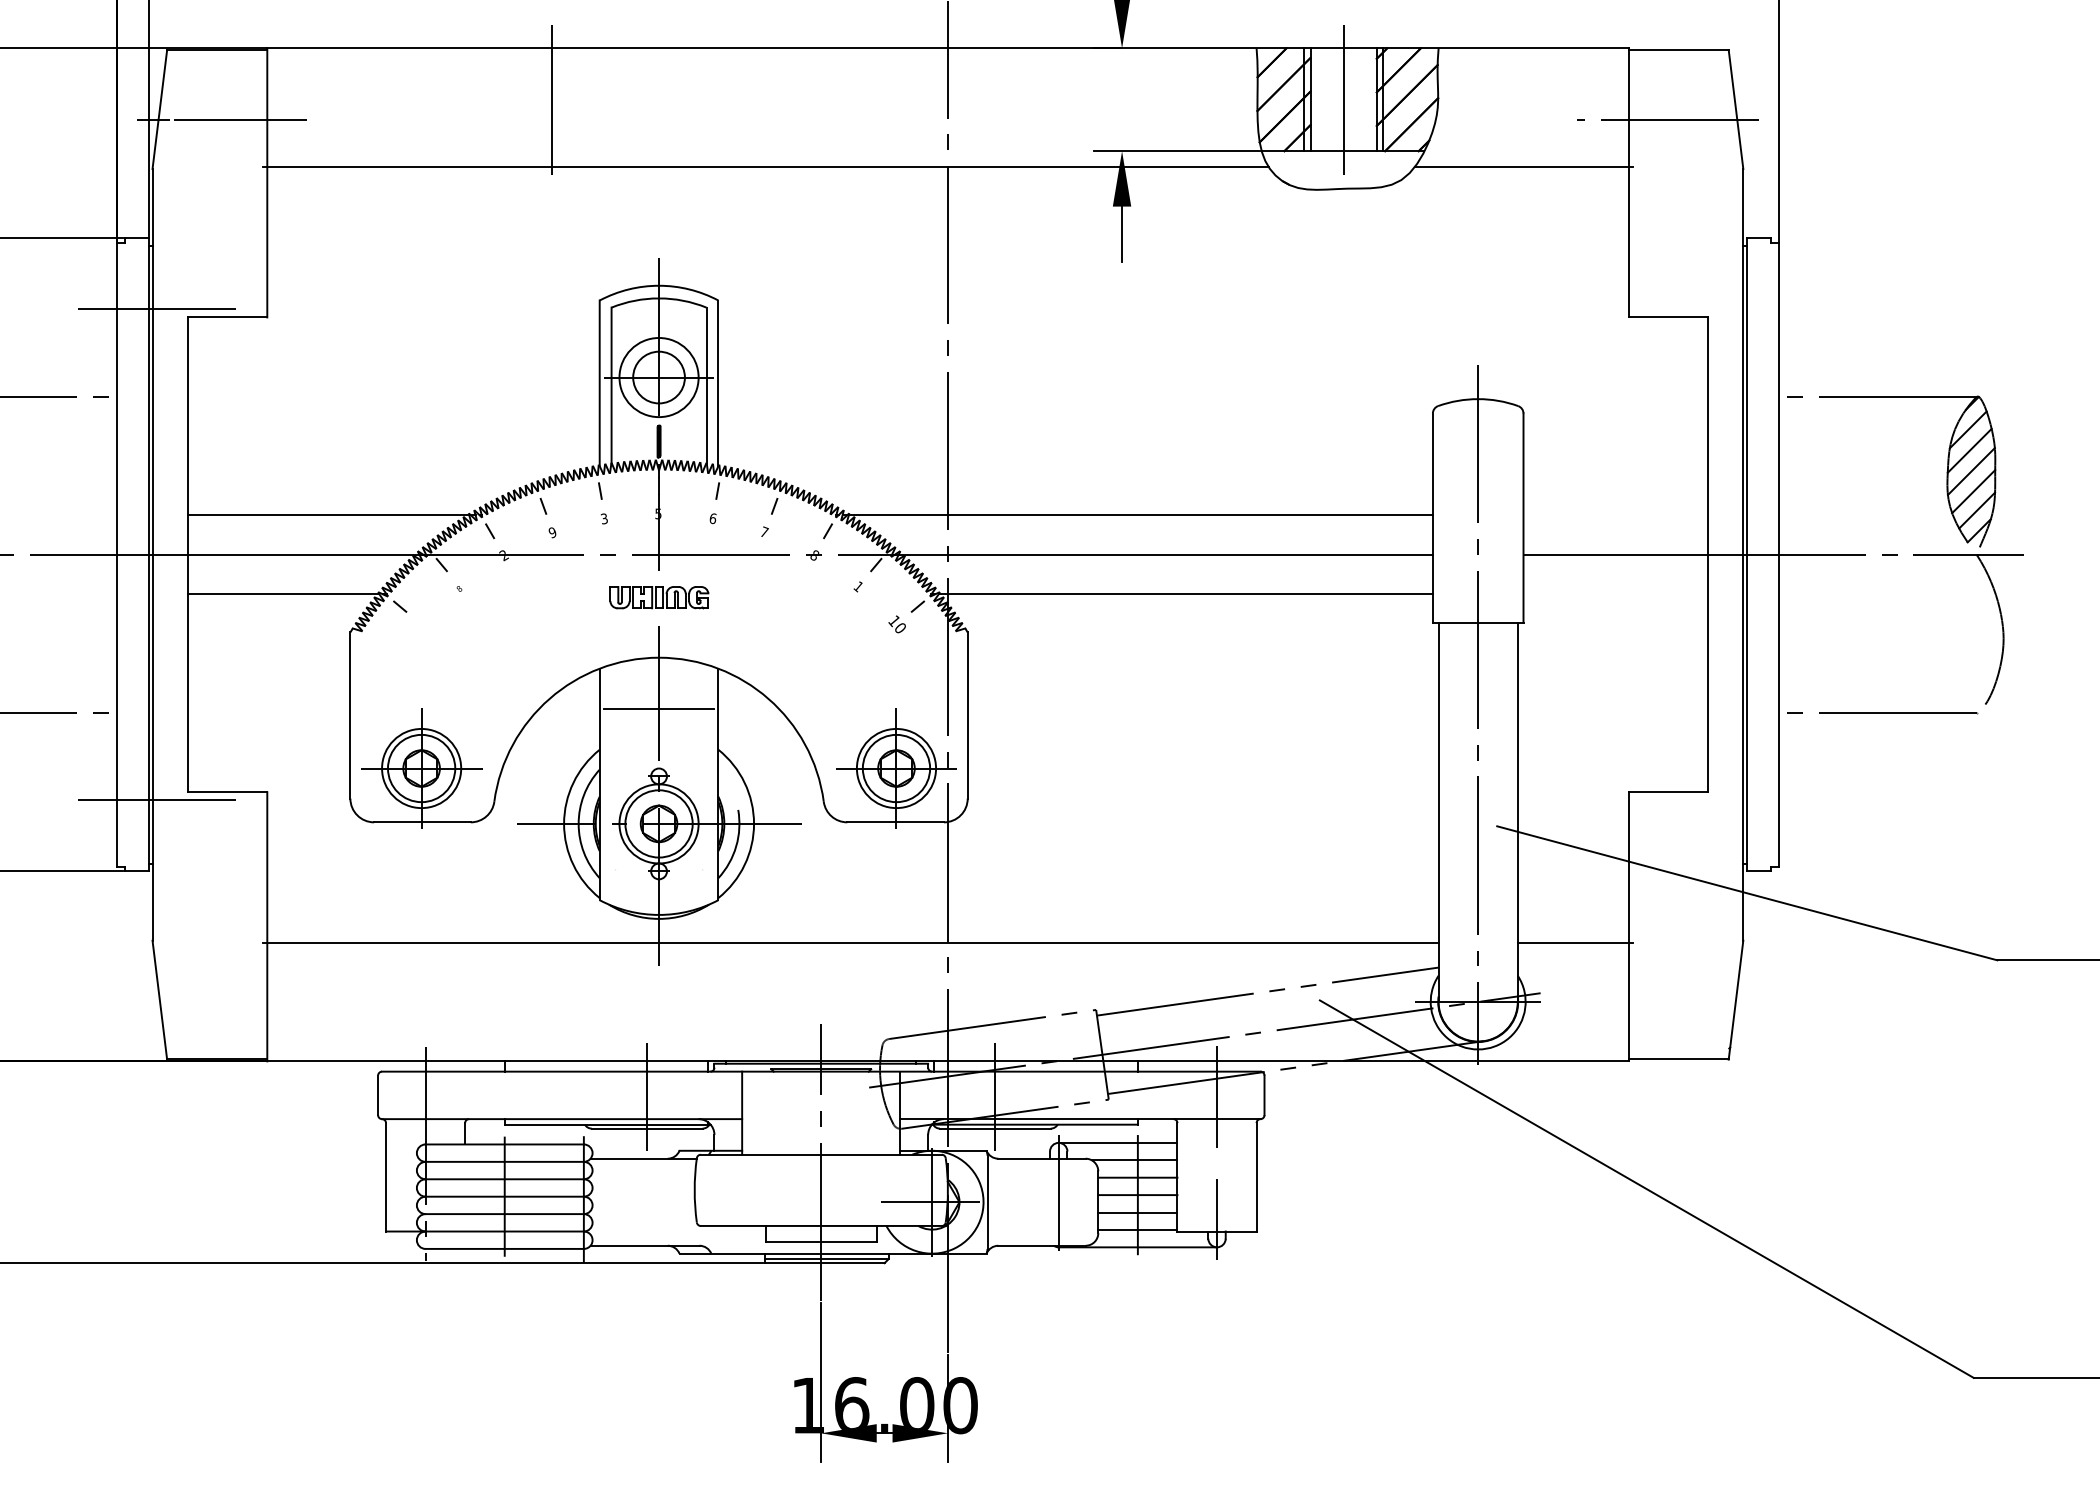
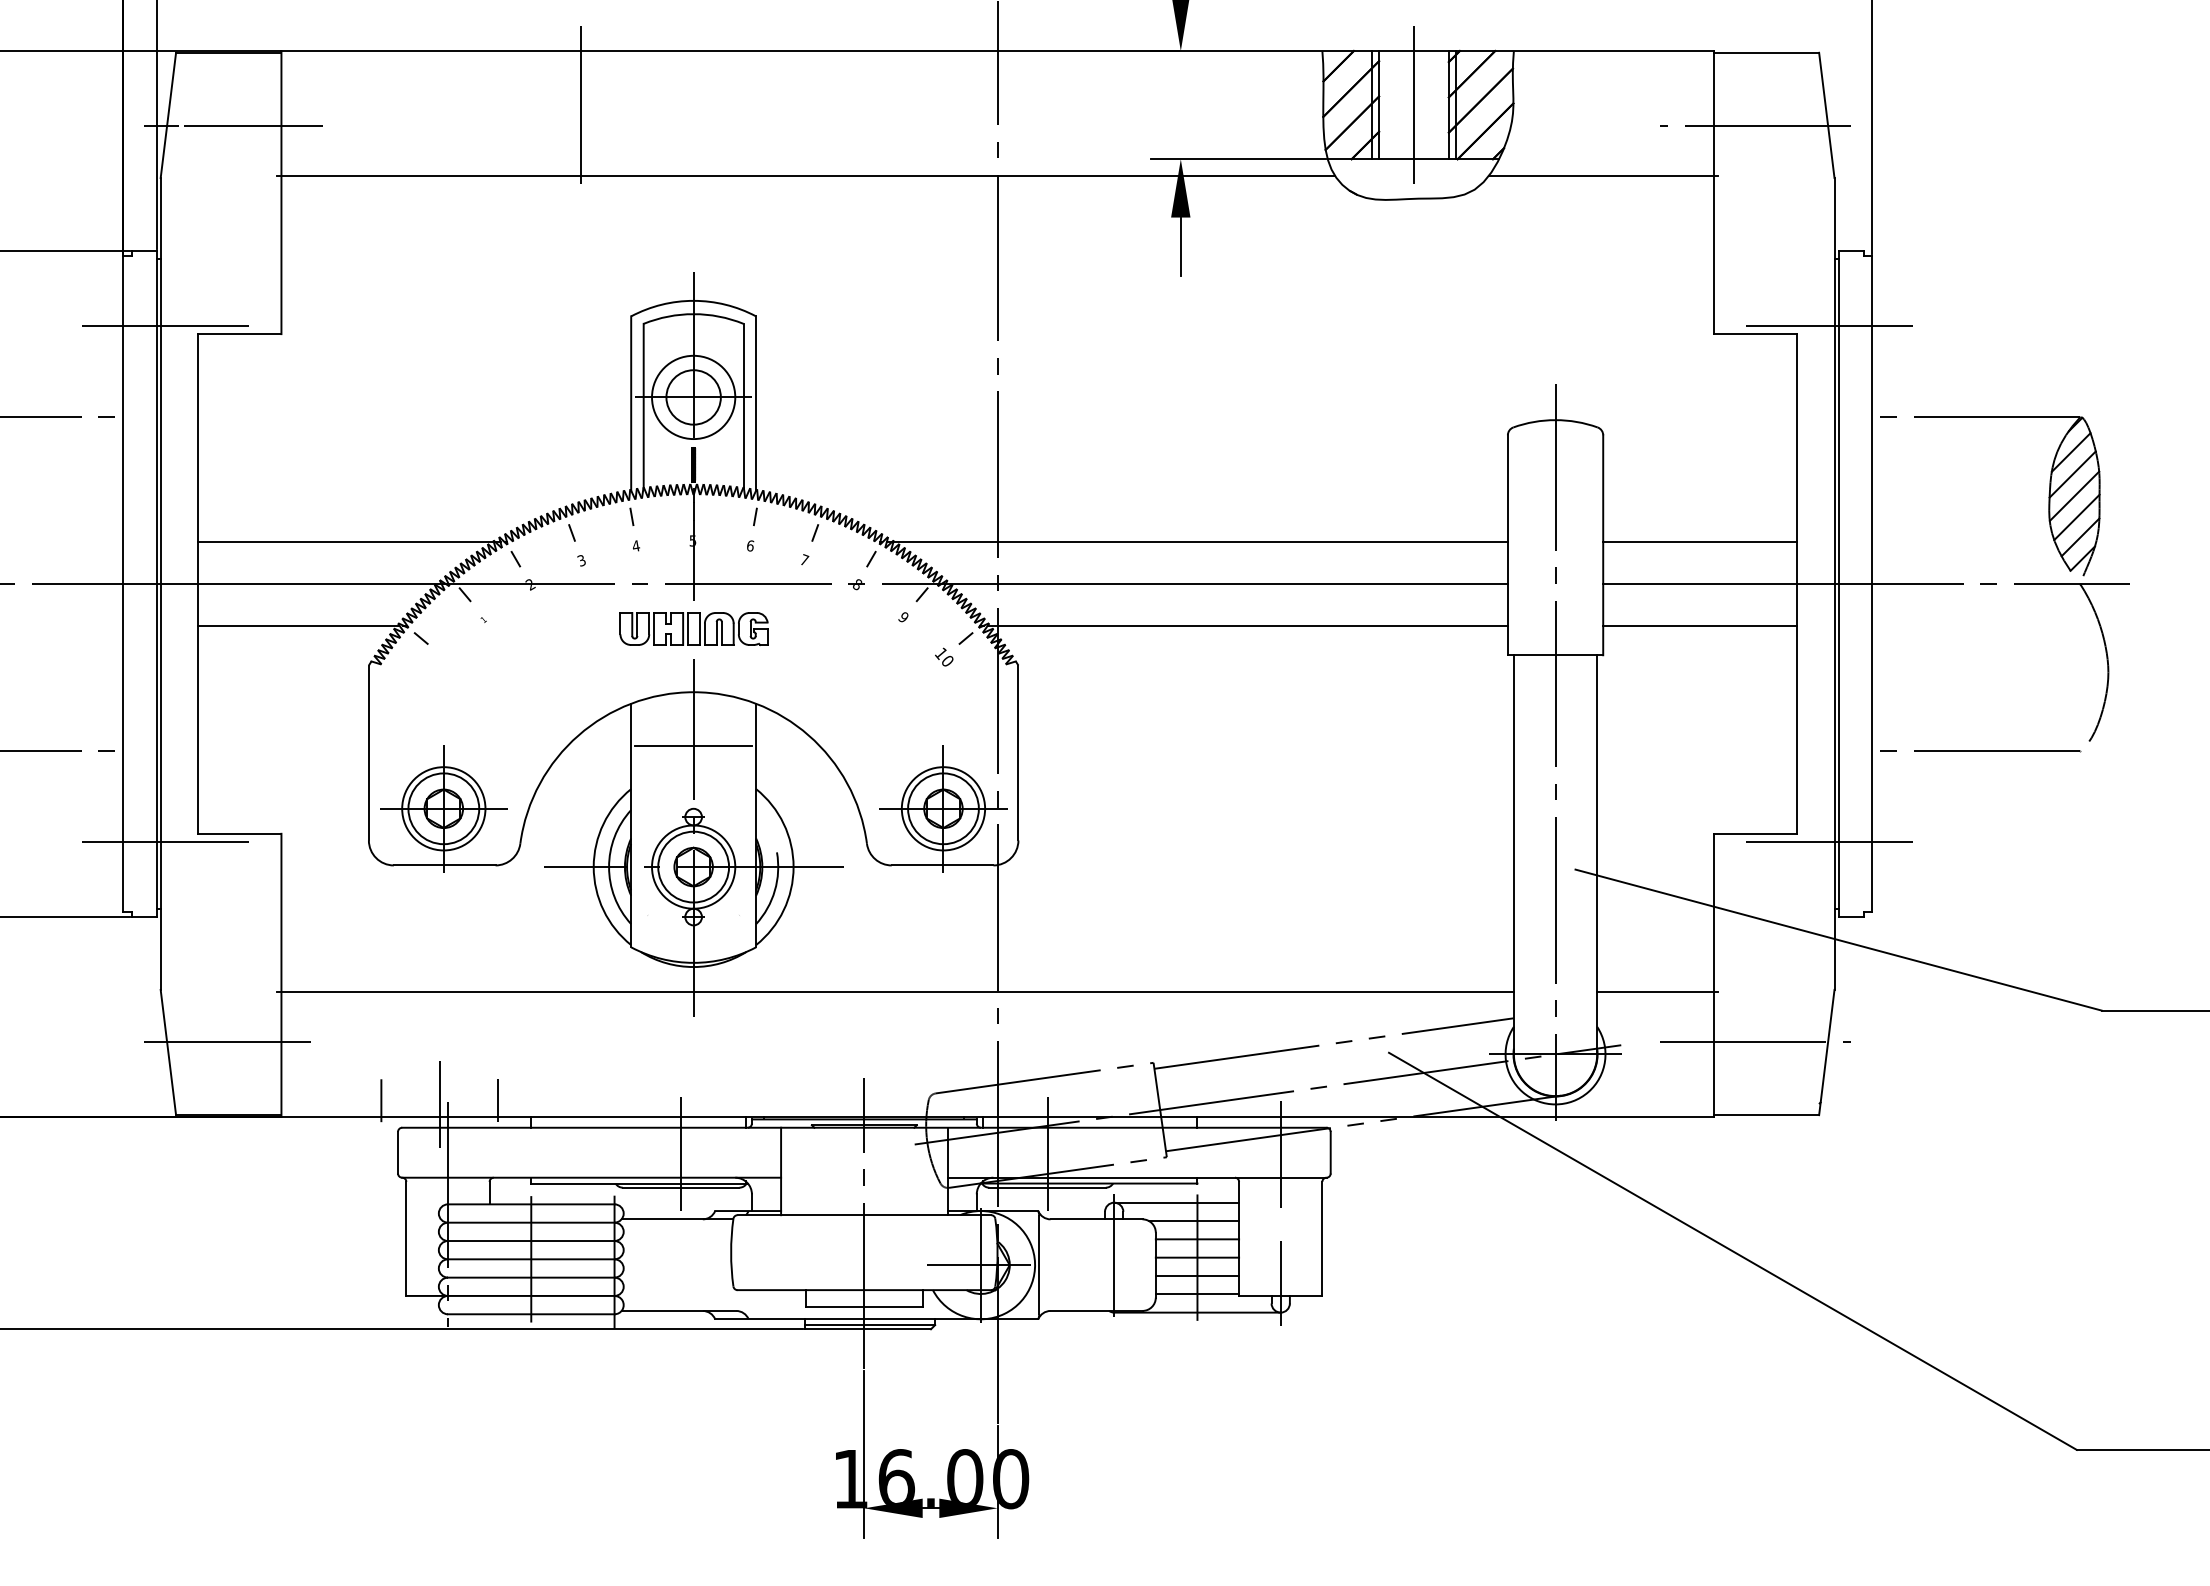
line: (1738, 309) -> (1829, 325), added
line: (1615, 515) -> (1700, 542), added
text: (604, 518) -> (636, 545), 3 -> 4
text: (552, 532) -> (581, 560), 9 -> 3
text: (858, 586) -> (903, 617), 1 -> 9
text: (459, 588) -> (483, 619), 8 -> 1
line: (1615, 594) -> (1700, 625), added
part: (658, 597) -> (693, 628), size x1.43
line: (1738, 800) -> (1829, 842), added
line: (221, 989) -> (233, 1041), added
line: (1668, 989) -> (1755, 1041), added
line: (362, 1045) -> (381, 1100), added
line: (472, 1045) -> (497, 1100), added
line: (417, 1049) -> (439, 1104), added

